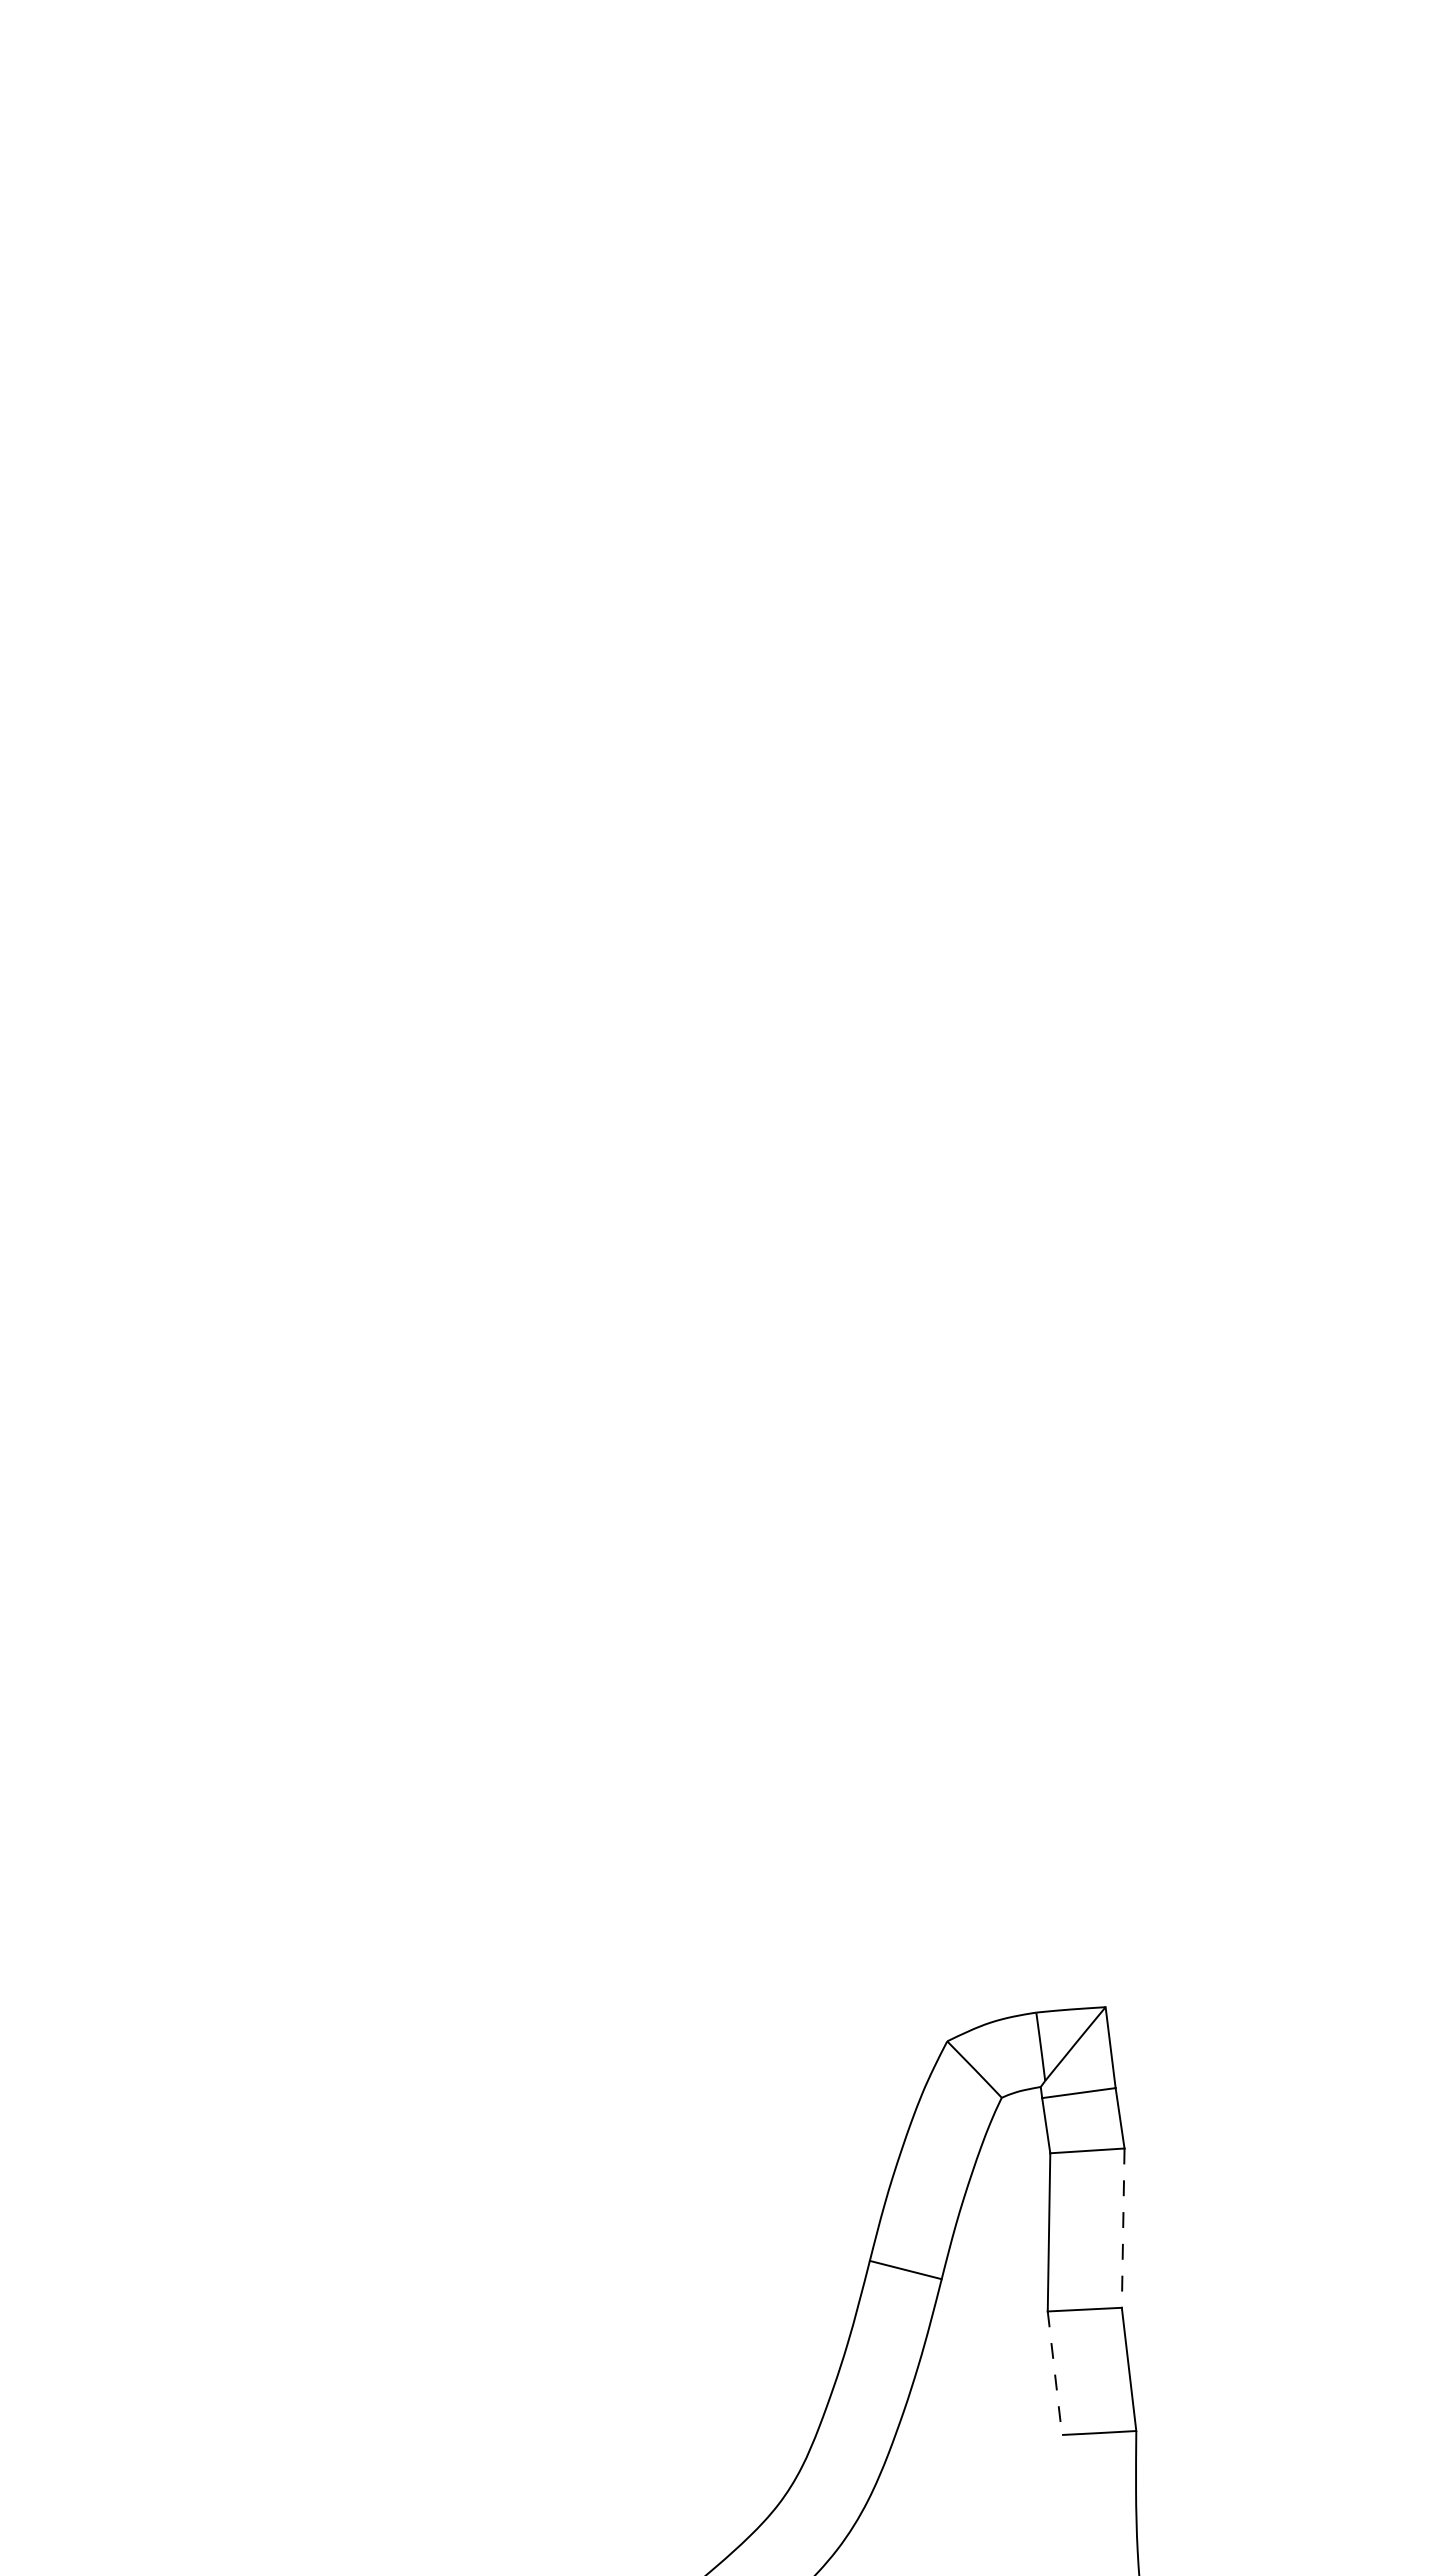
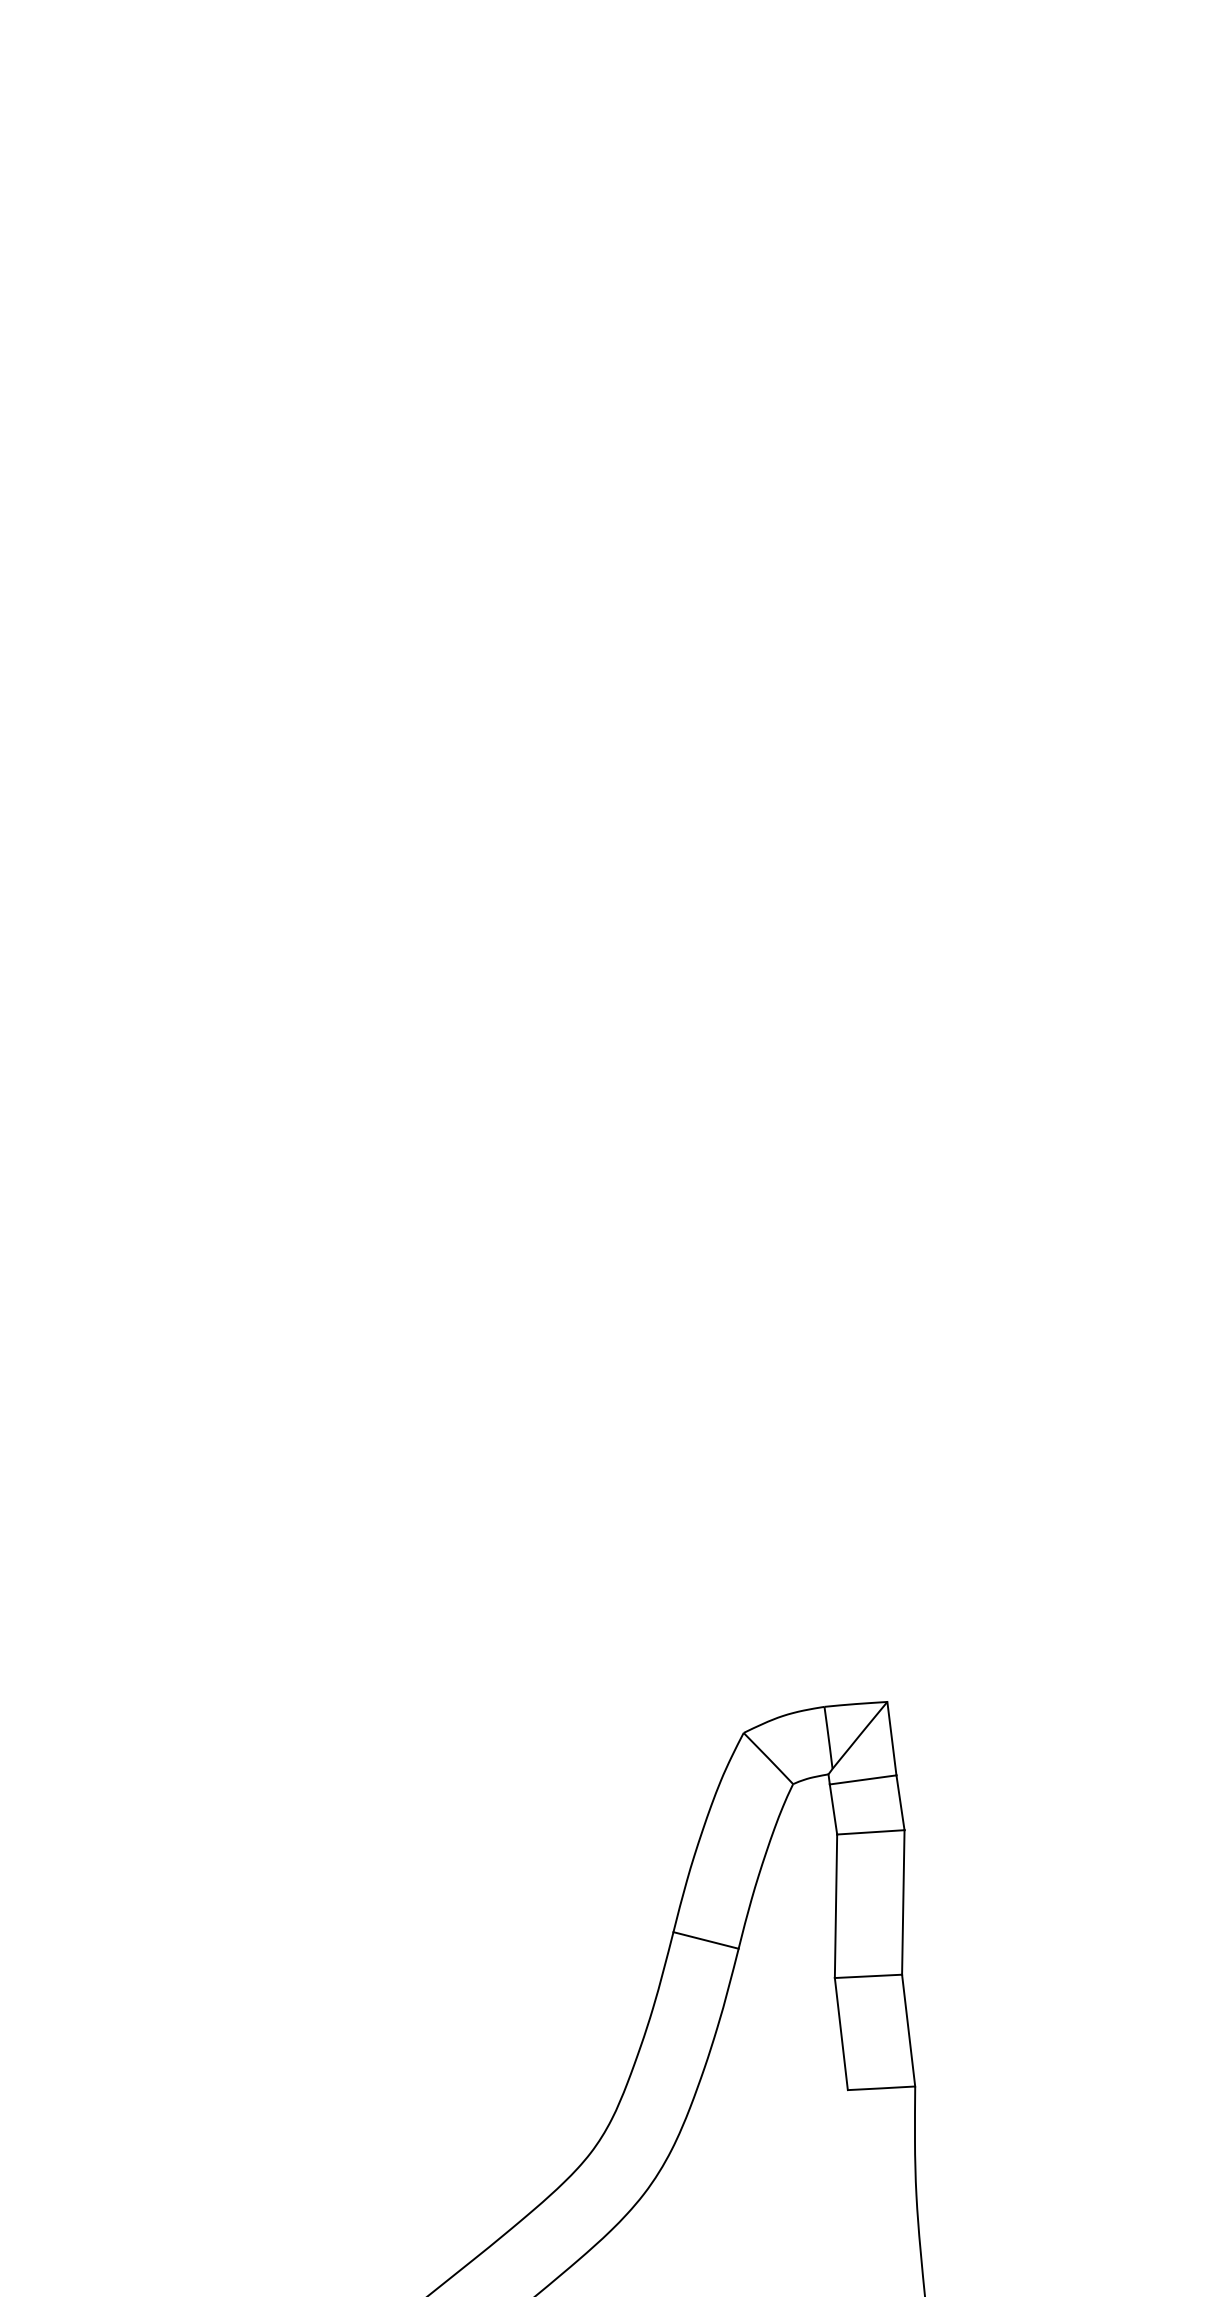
line: (1123, 2228) -> (903, 1902), dashed -> solid
line: (1054, 2373) -> (840, 2034), dashed -> solid

